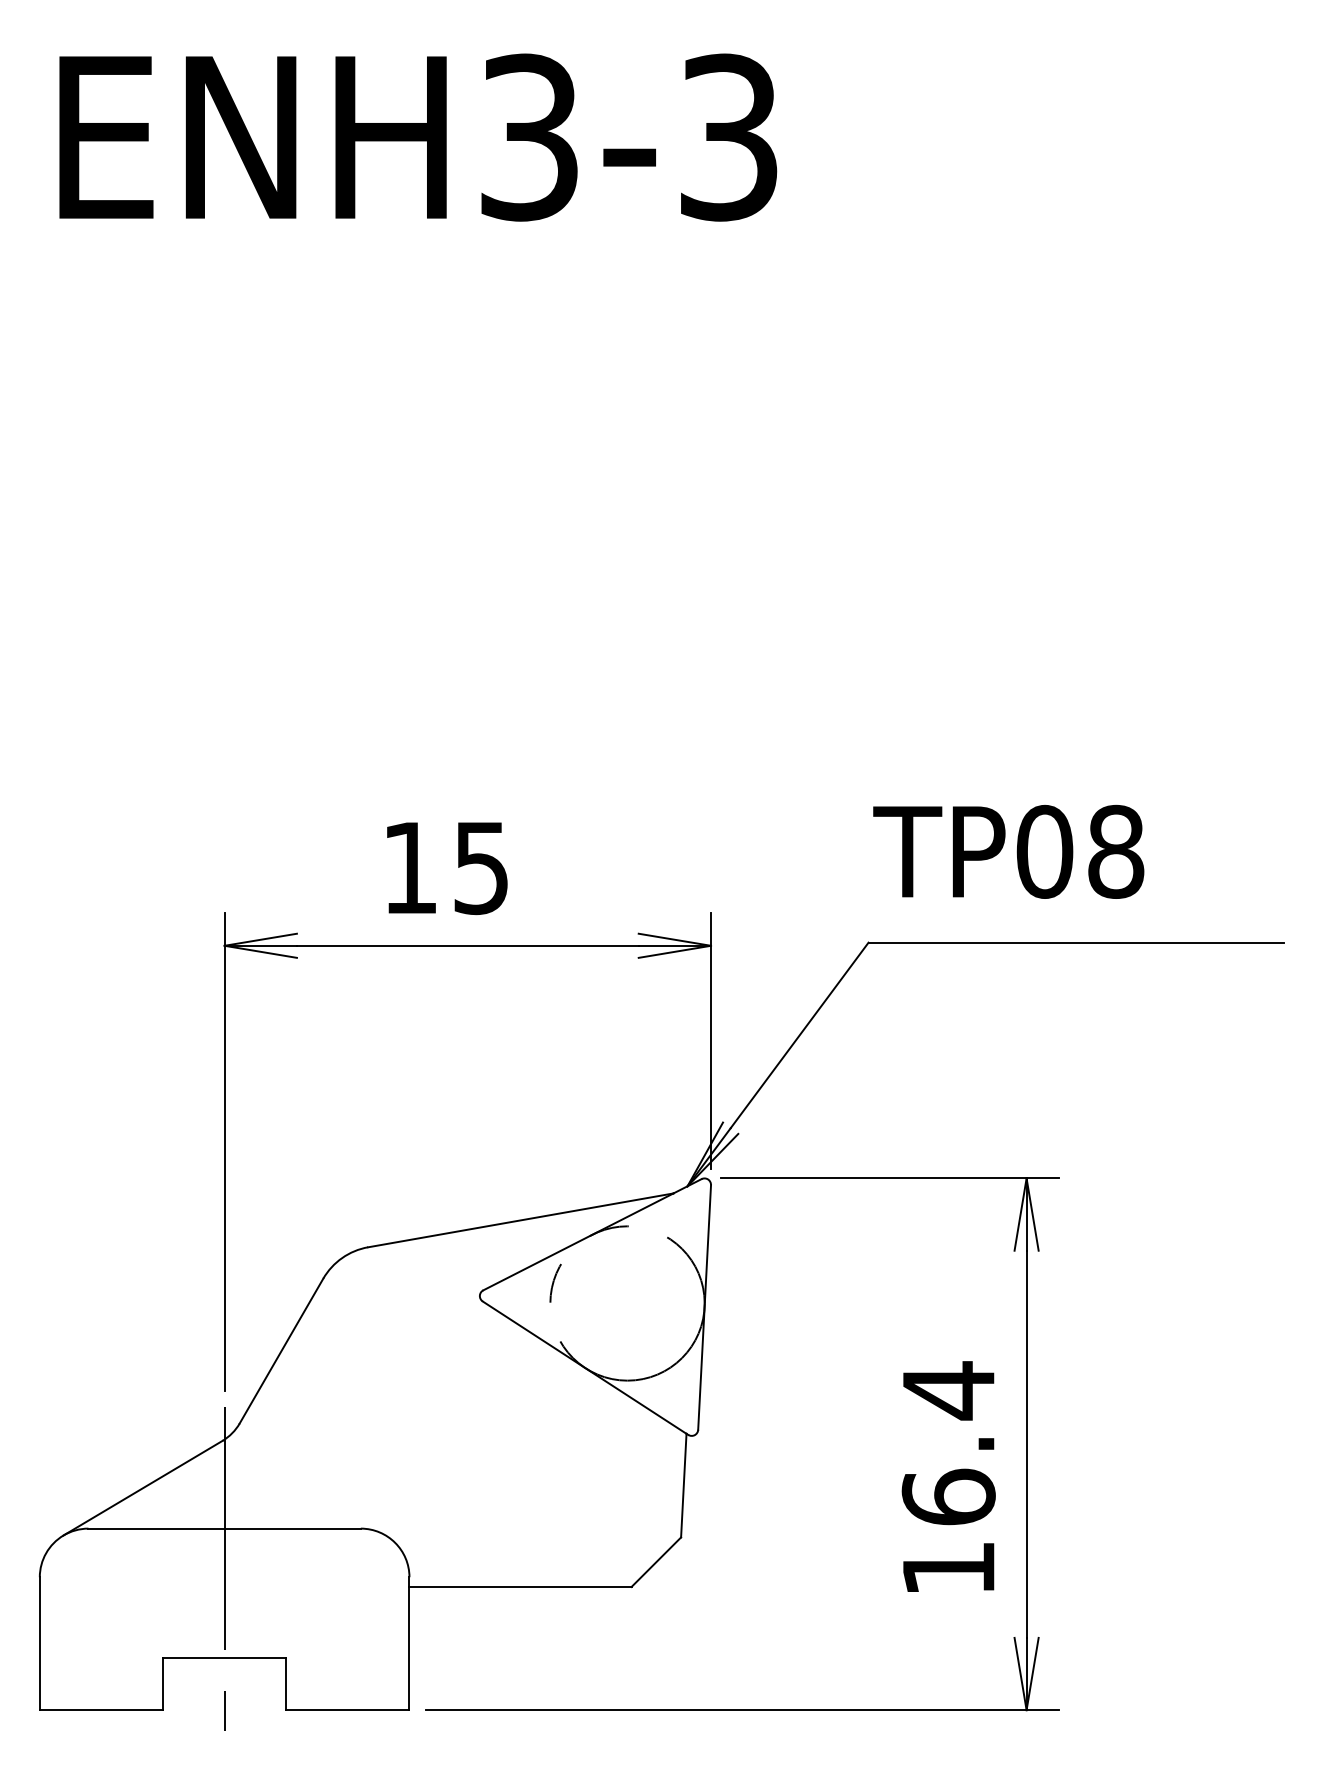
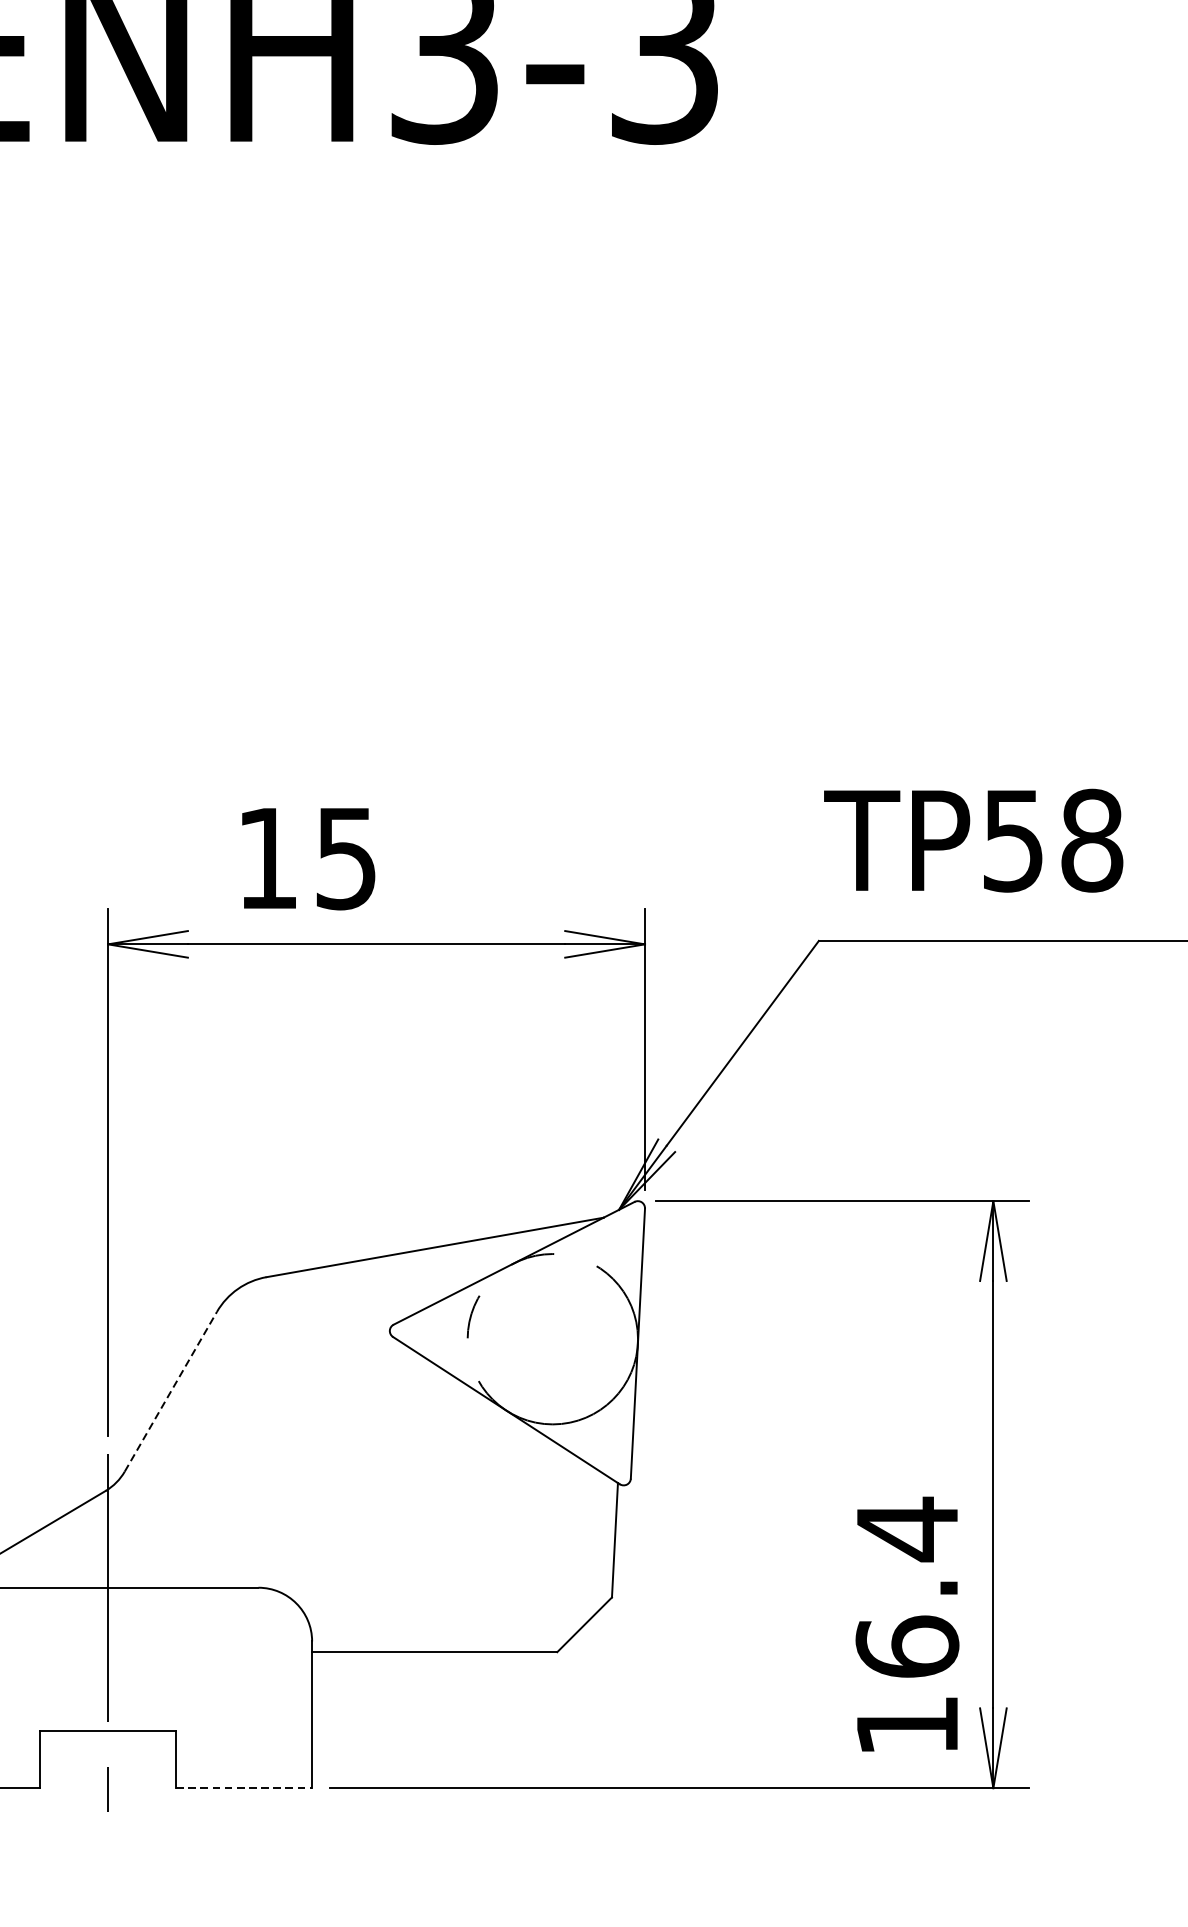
text: (1044, 851) -> (1013, 840), TP08 -> TP58
text: (447, 868) -> (308, 859), moved
line: (281, 1351) -> (170, 1392), solid -> dashed
text: (948, 1476) -> (907, 1624), moved
line: (347, 1710) -> (243, 1788), solid -> dashed

